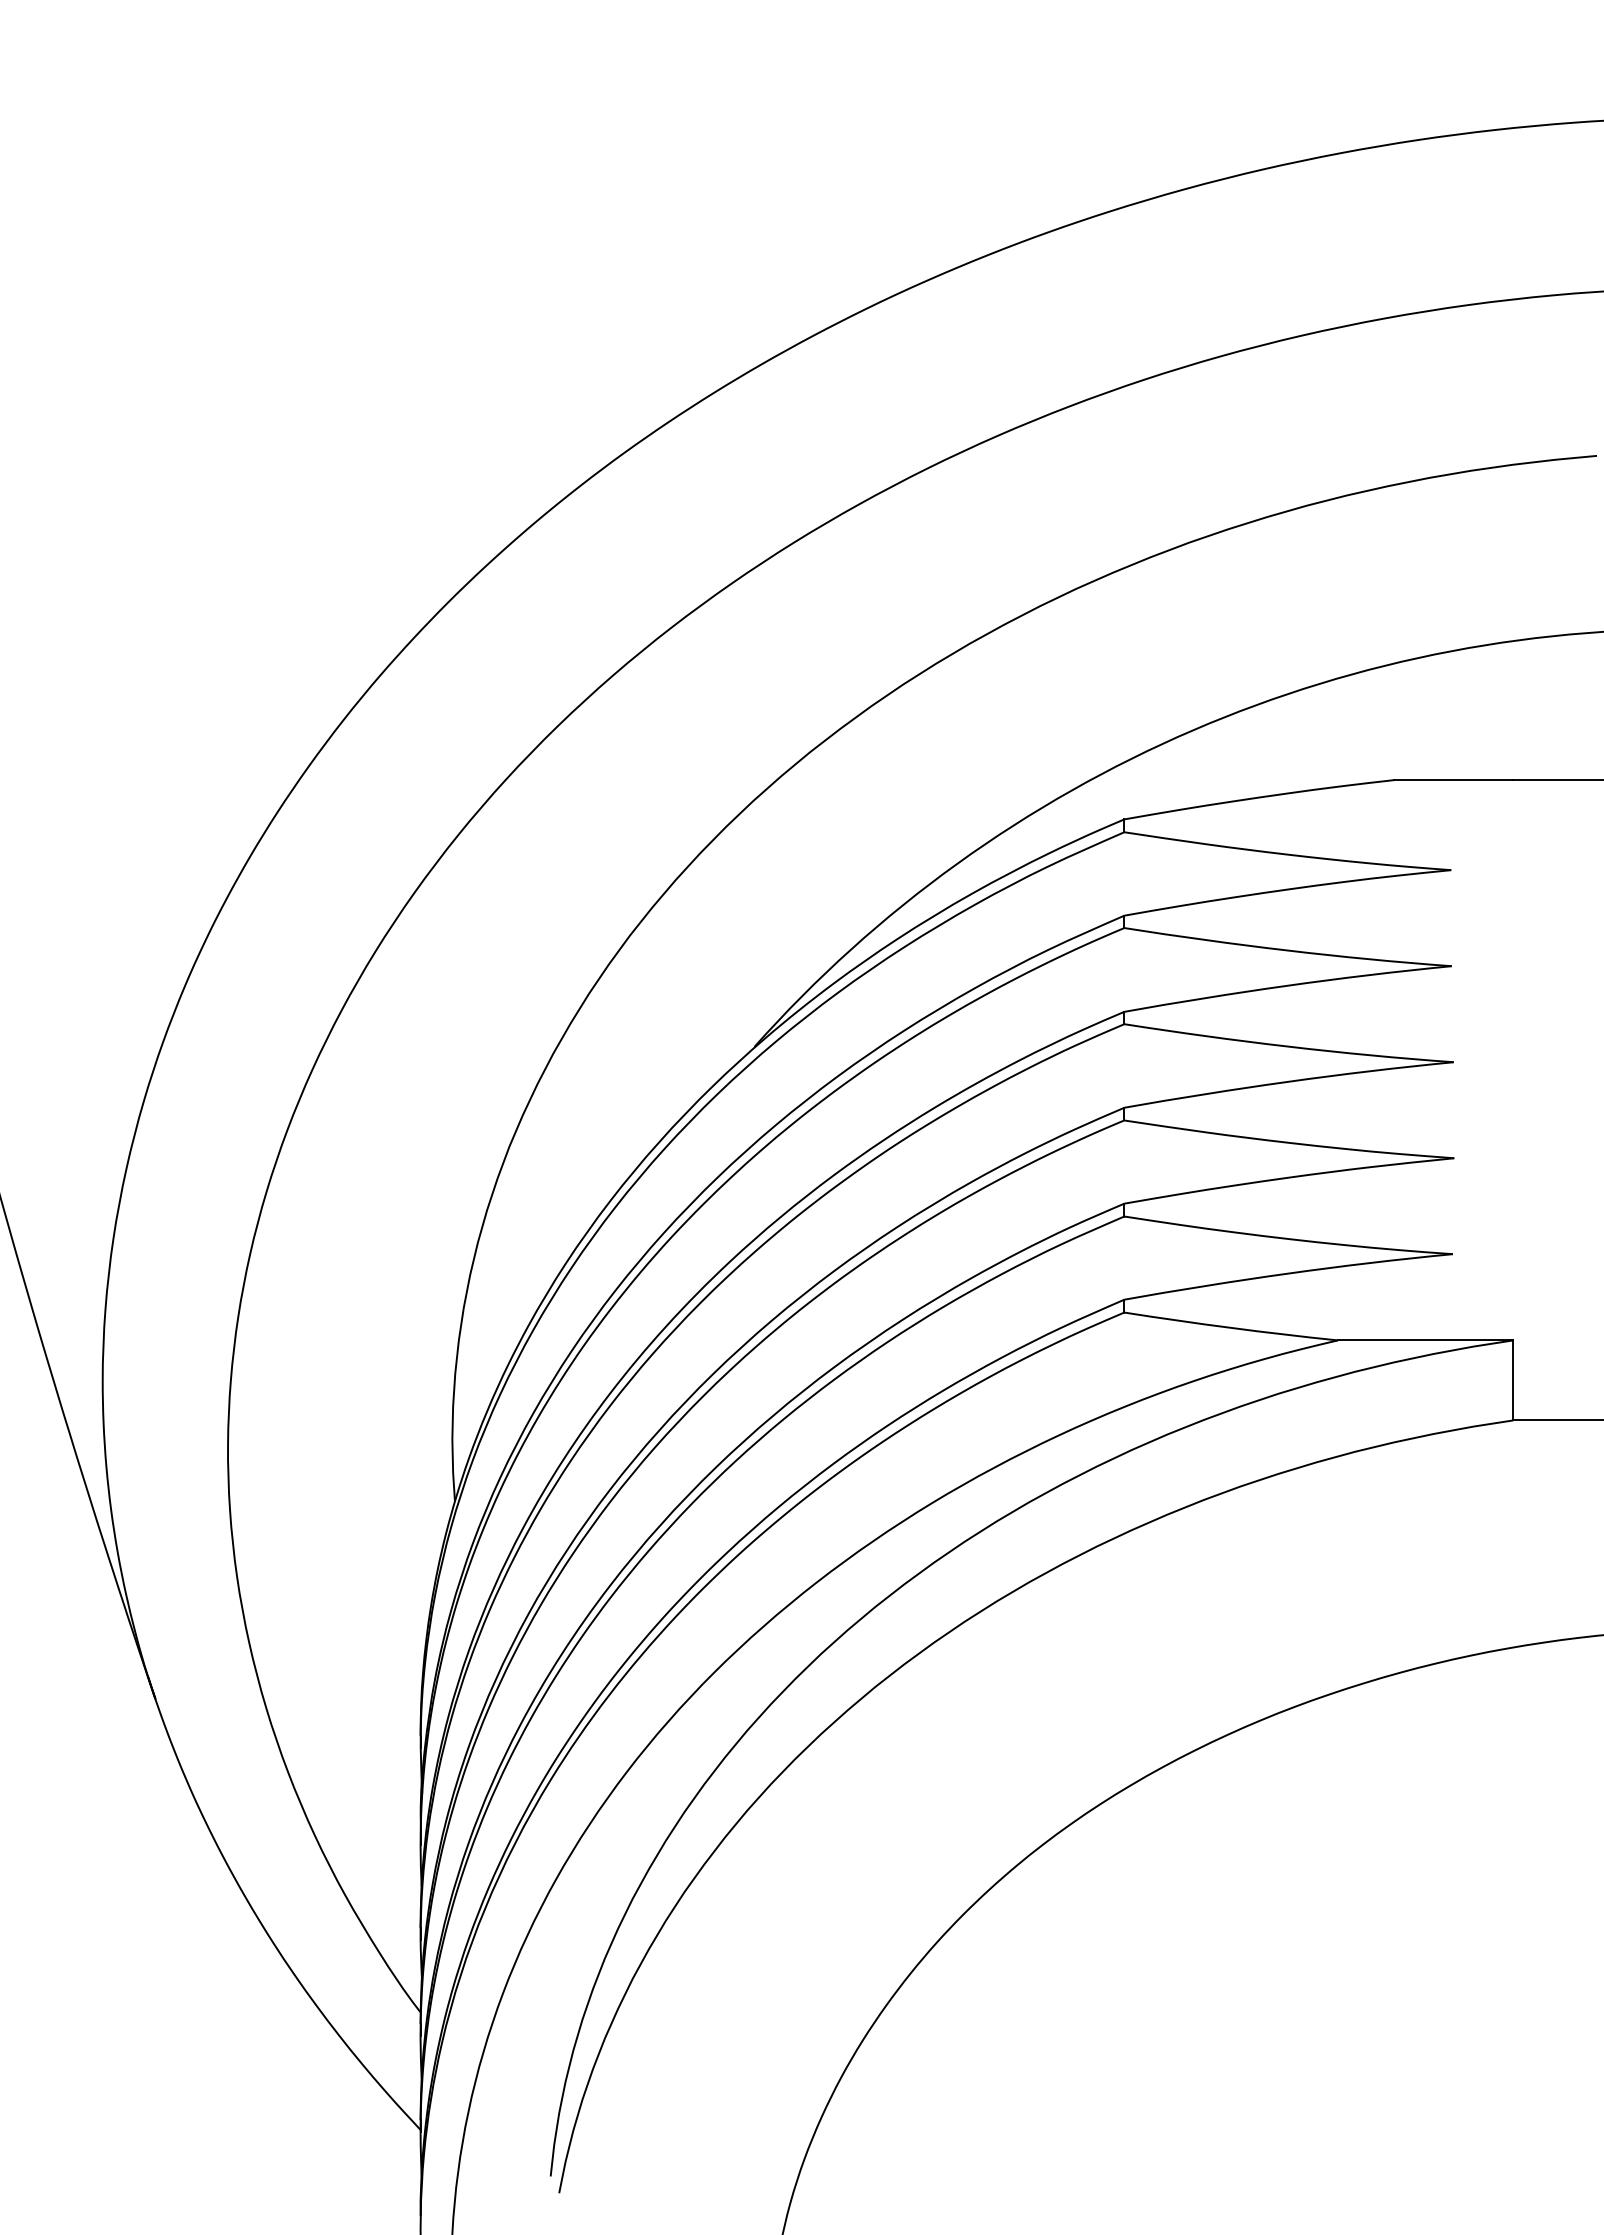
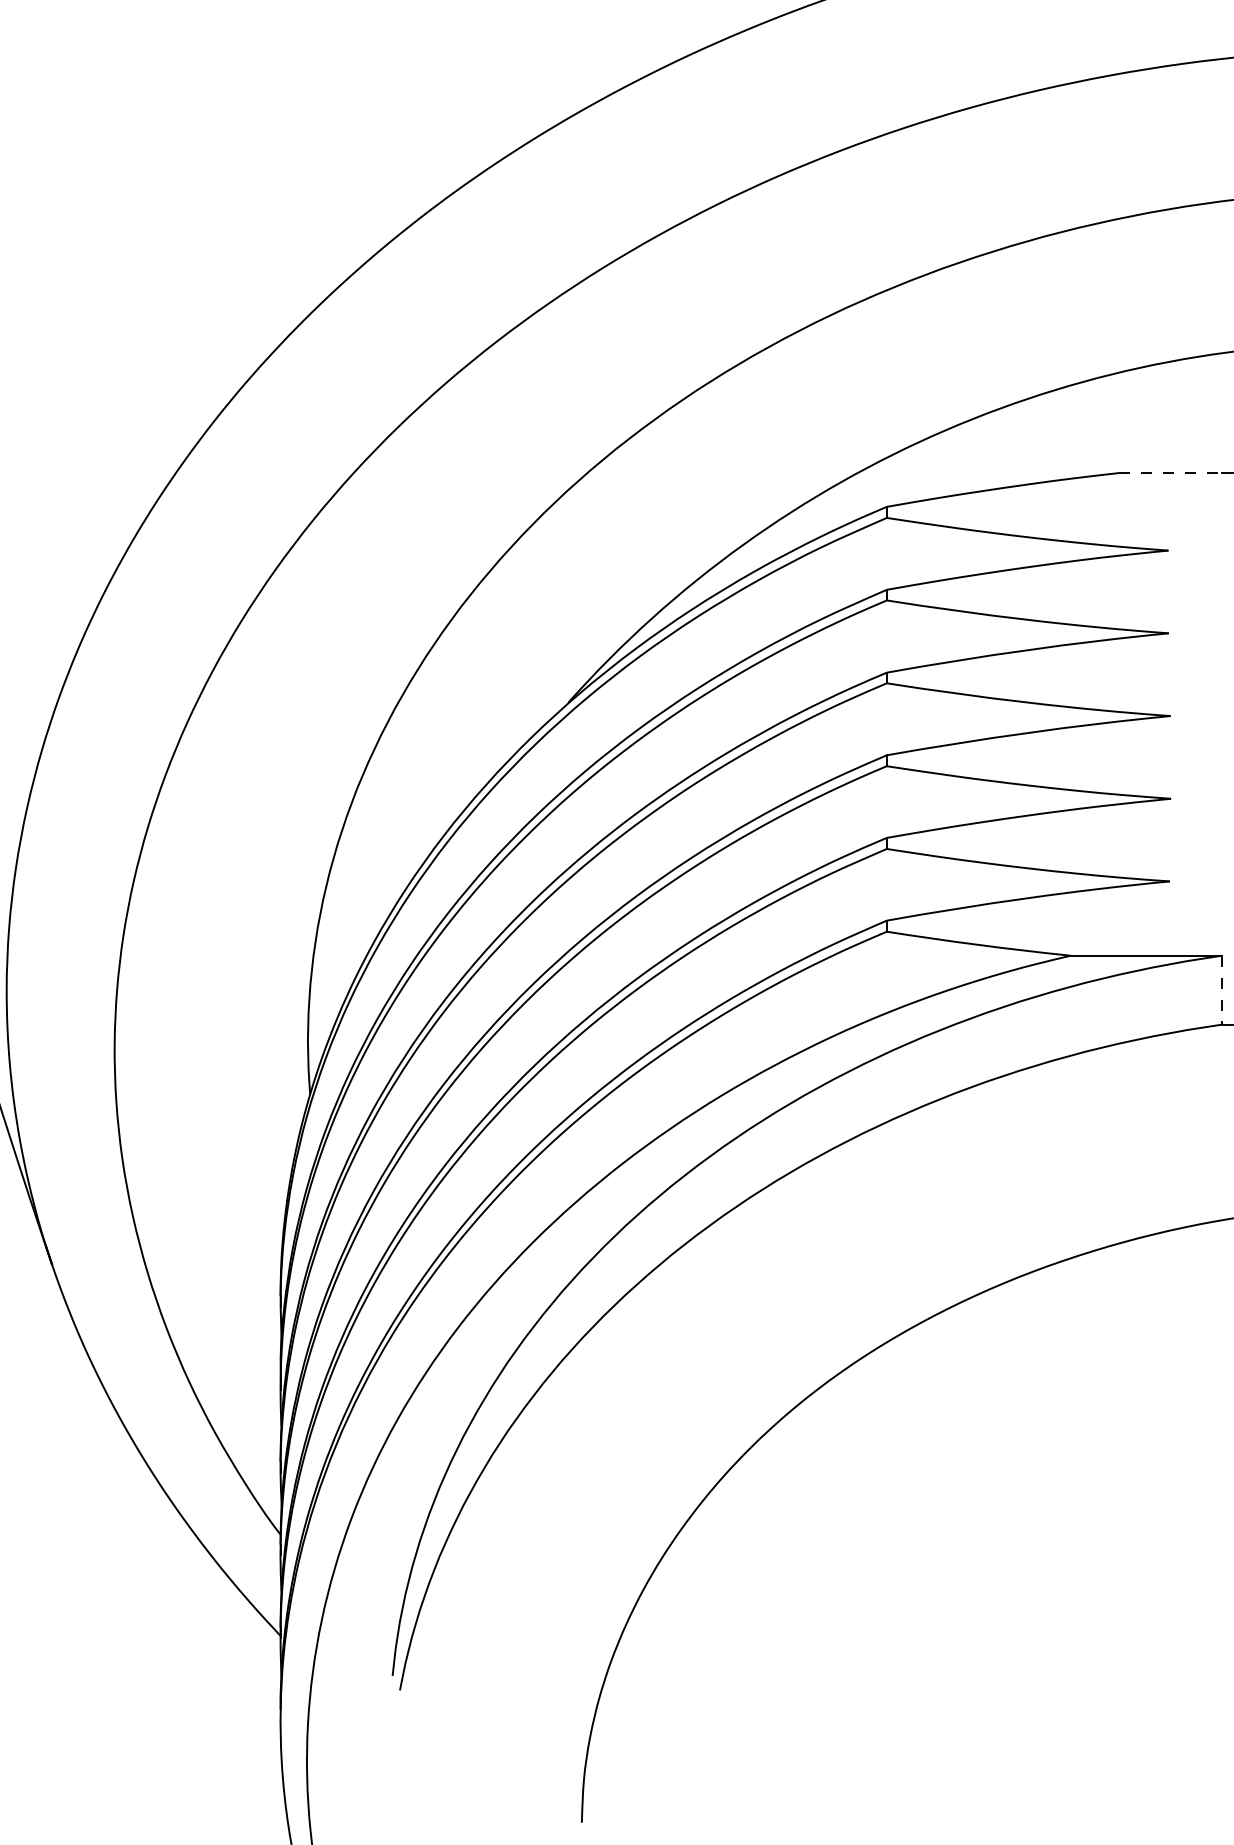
line: (1453, 780) -> (1170, 473), solid -> dashed
line: (1513, 1380) -> (1222, 990), solid -> dashed

